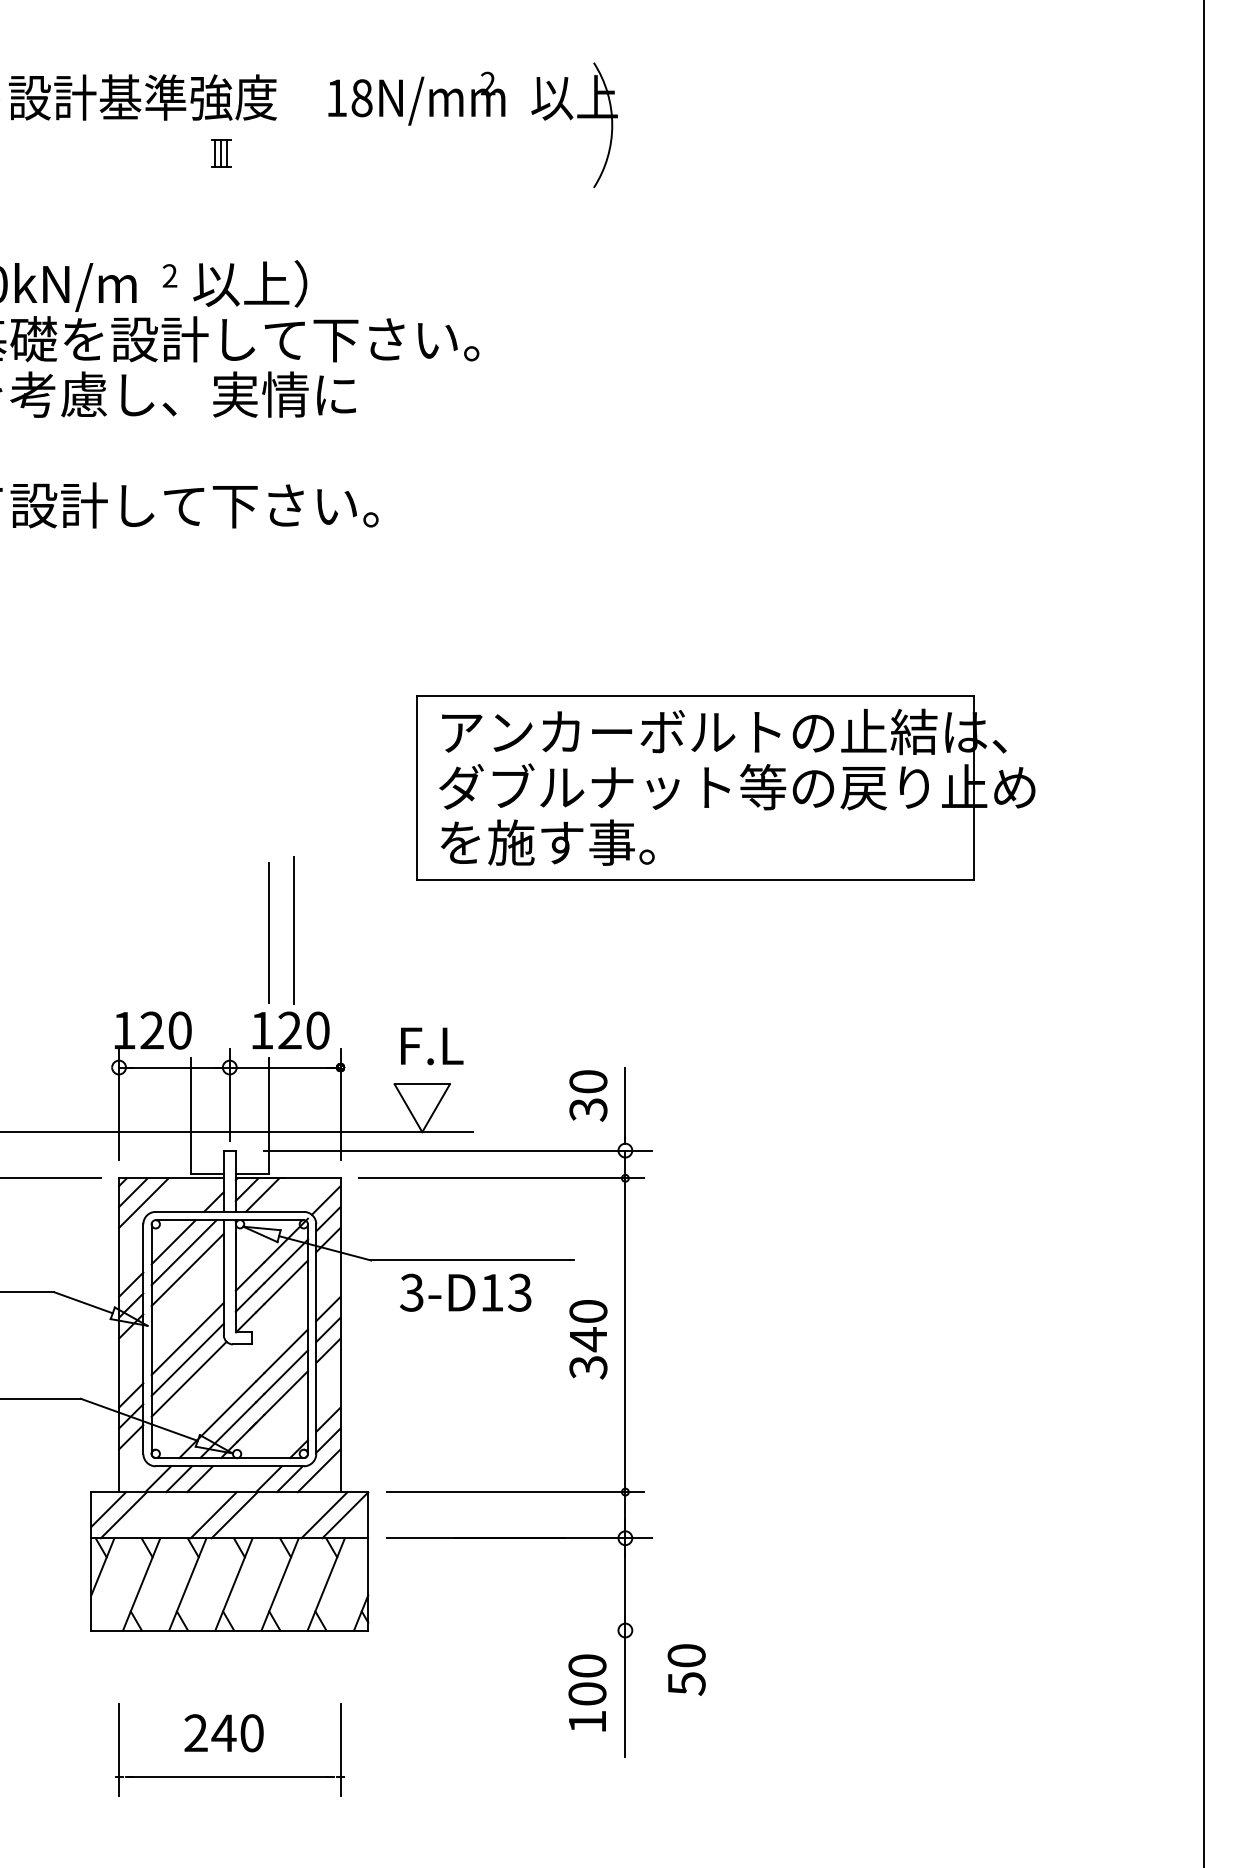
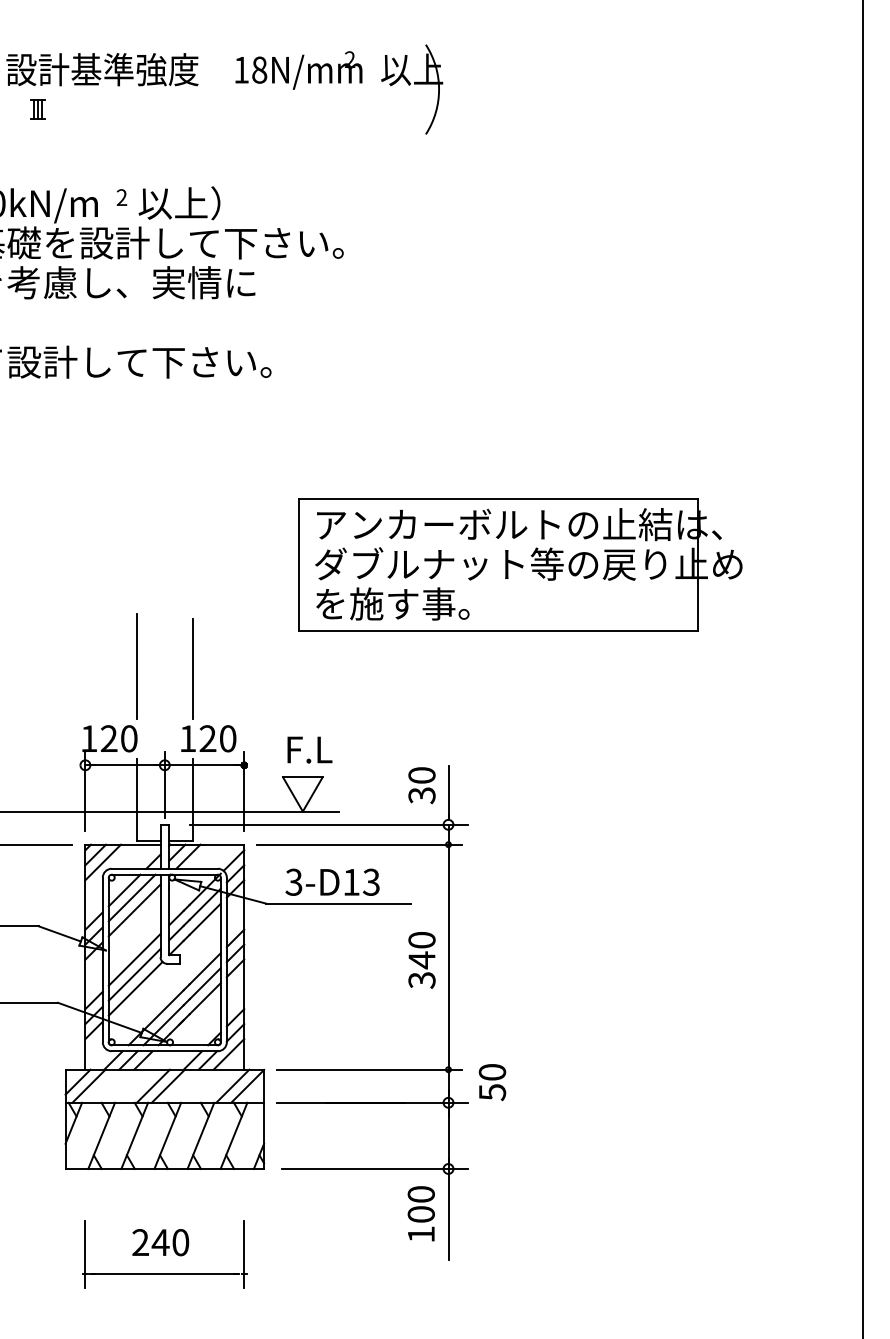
part: (221, 153) -> (38, 109), moved
line: (293, 930) -> (136, 666), moved
text: (465, 1292) -> (332, 882), moved
line: (521, 1630) -> (374, 1168), added
text: (686, 1669) -> (492, 1082), moved

